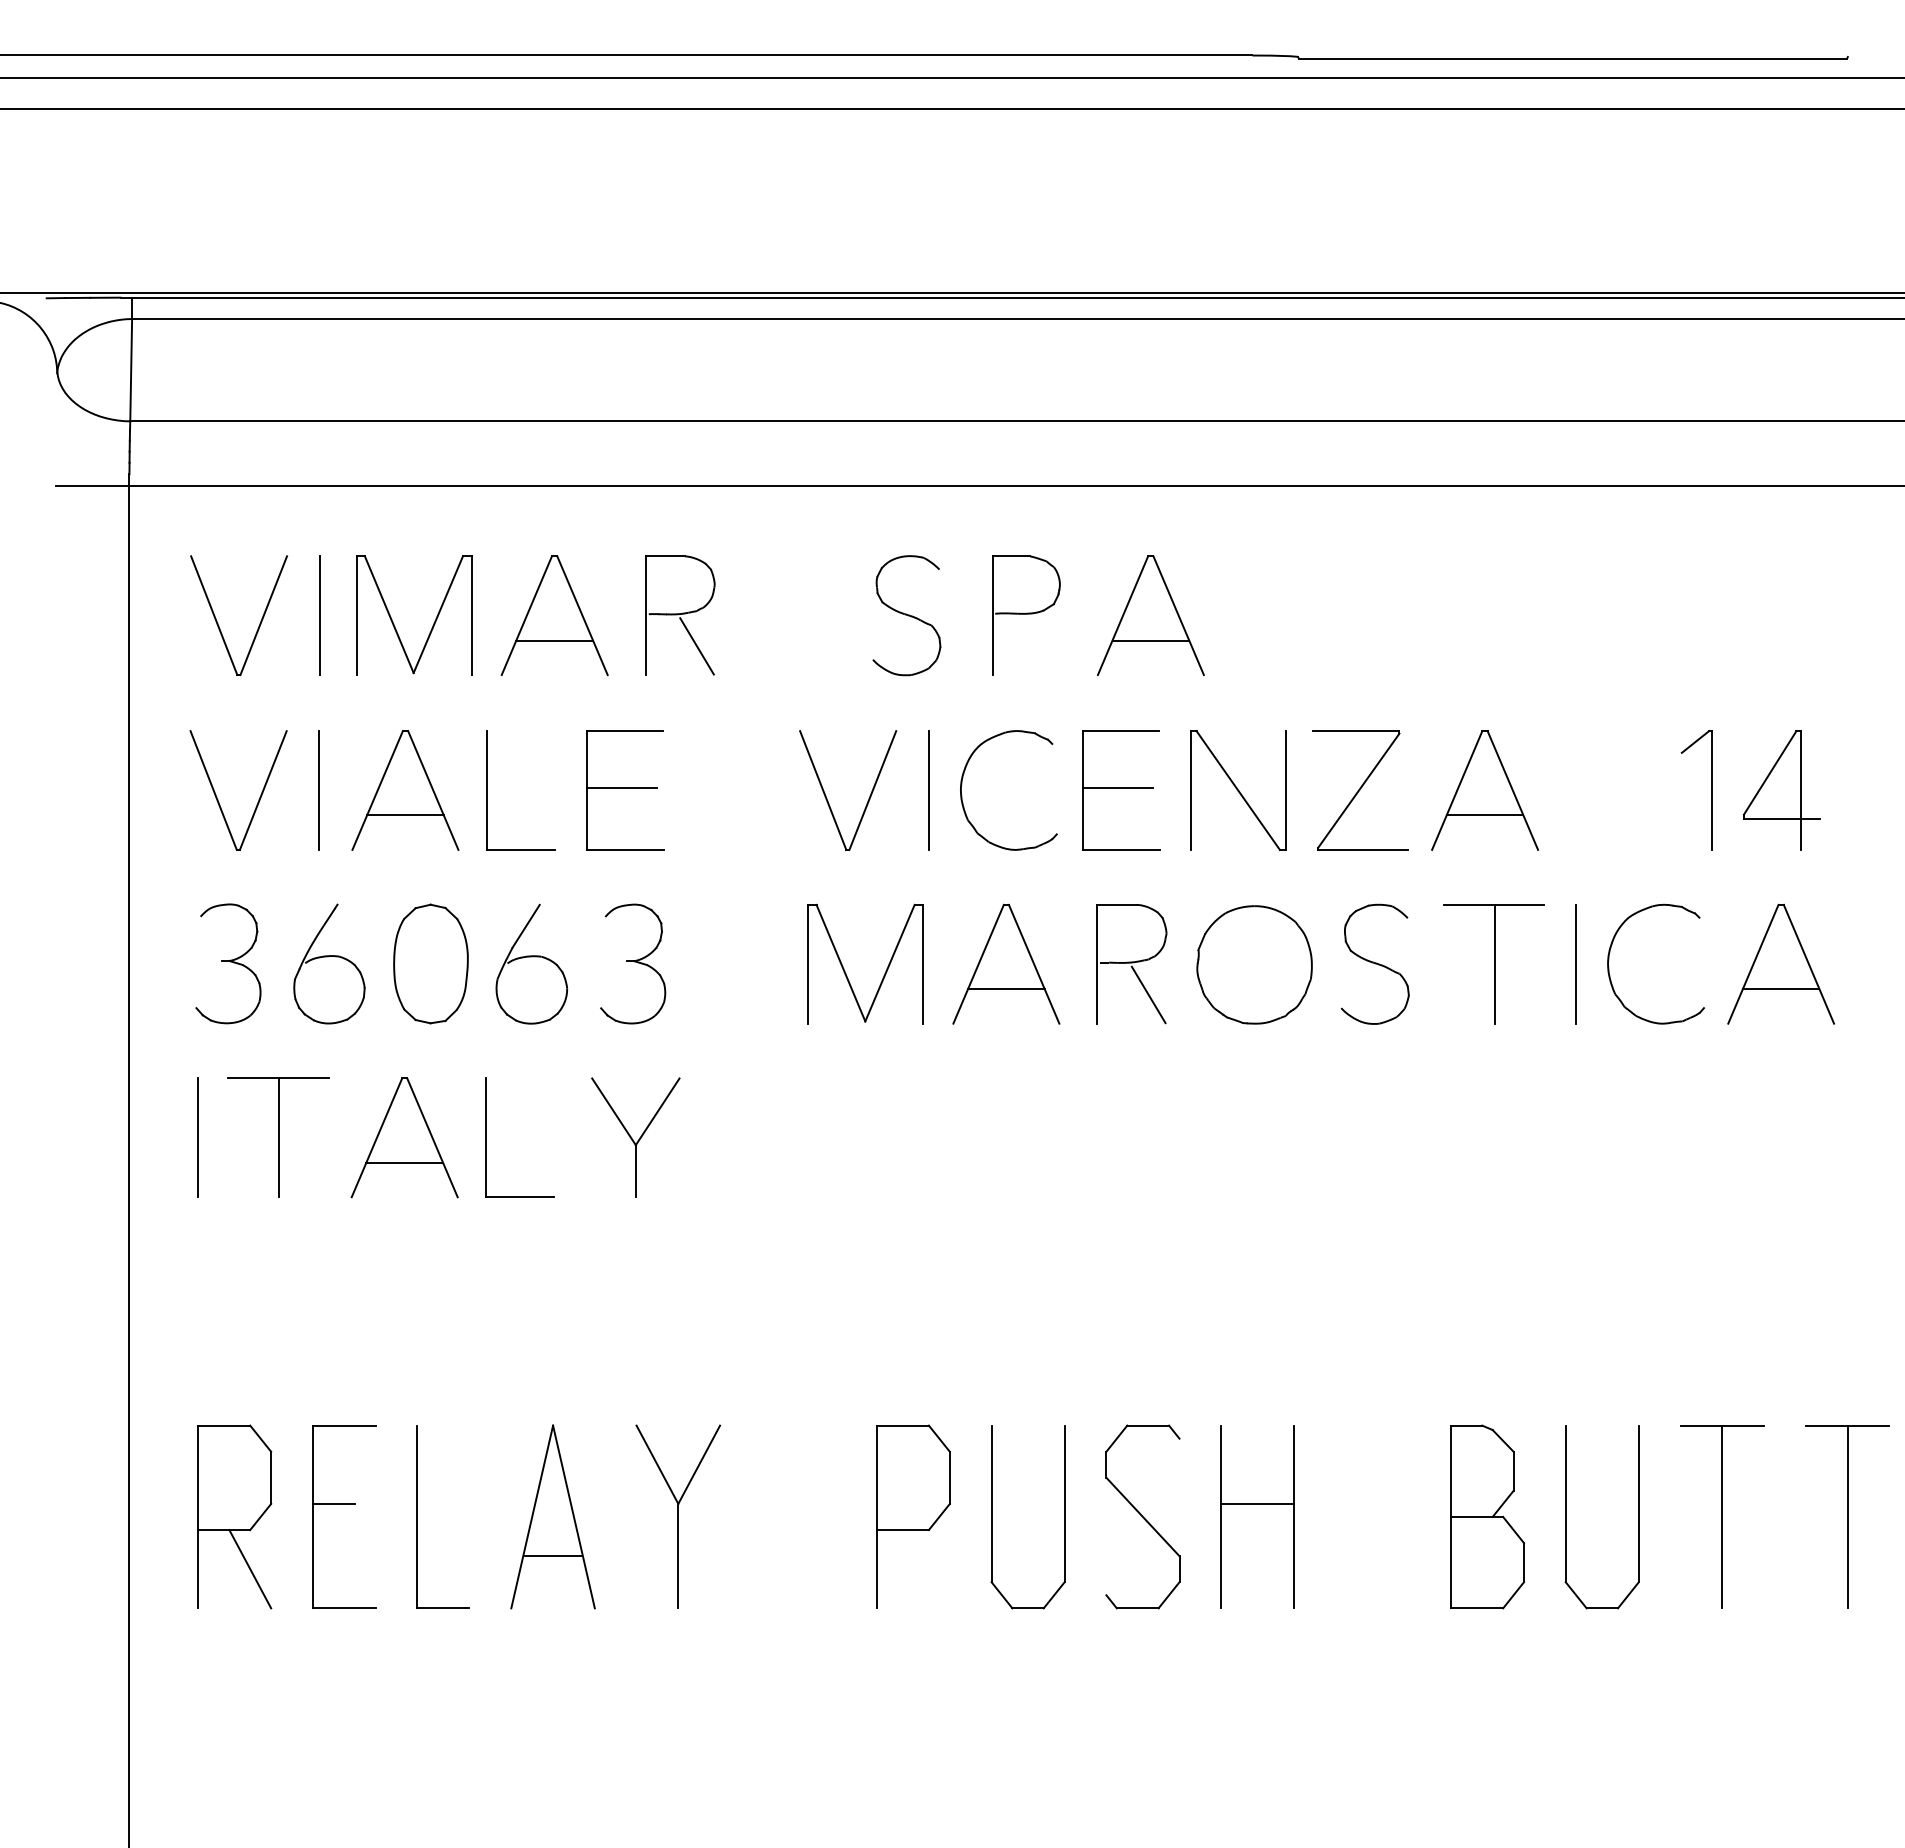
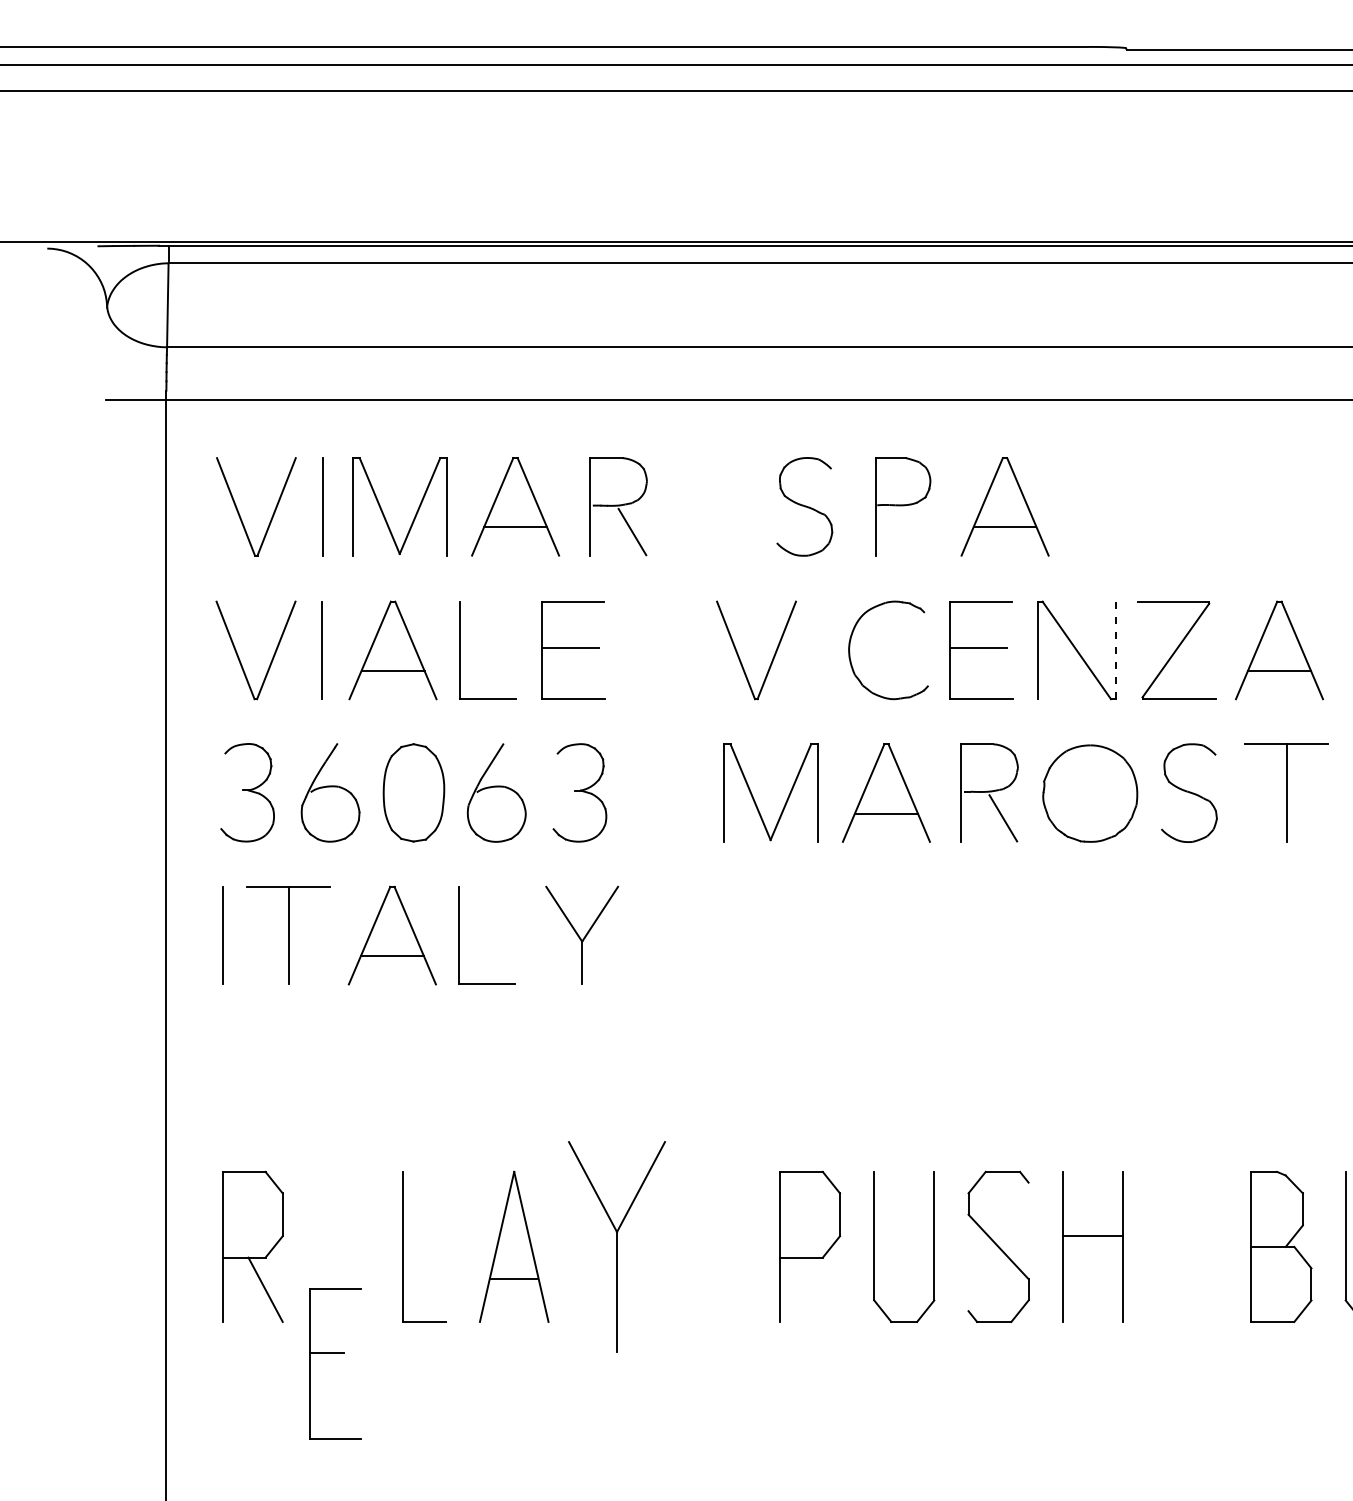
line: (928, 790) -> (822, 650), removed
line: (1286, 790) -> (1116, 650), solid -> dashed
part: (344, 1504) -> (335, 1353), moved
part: (678, 1516) -> (617, 1246), size x1.4

